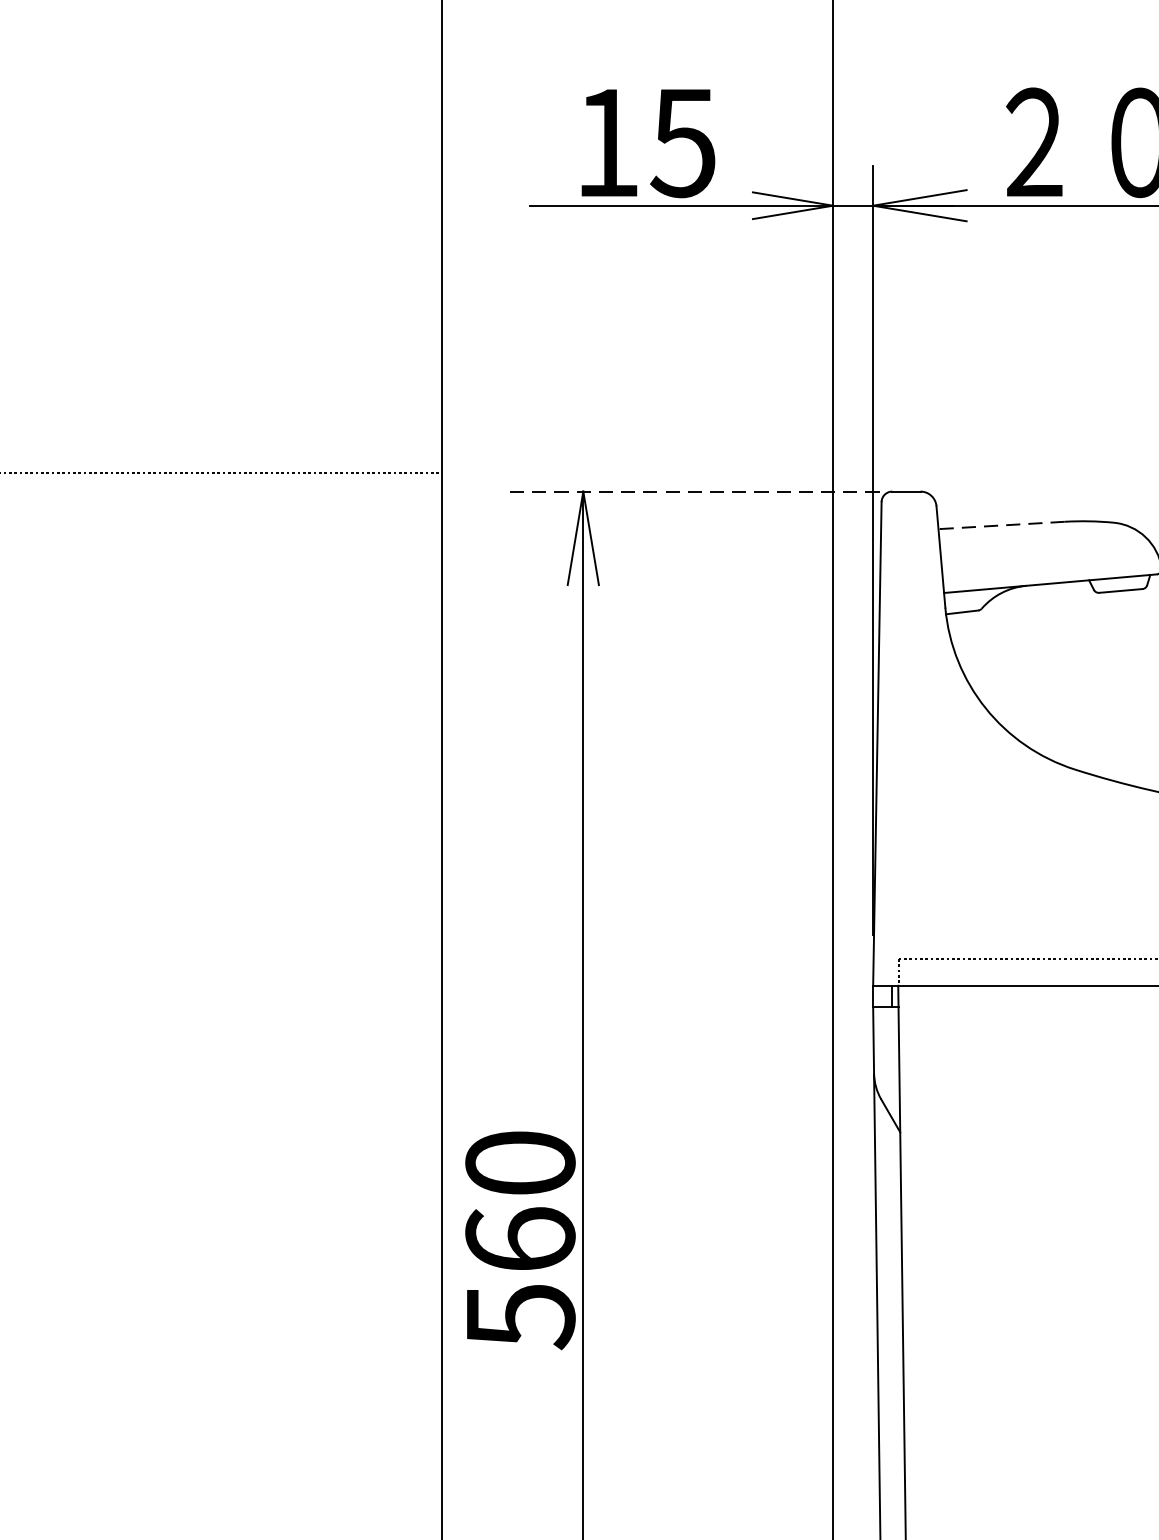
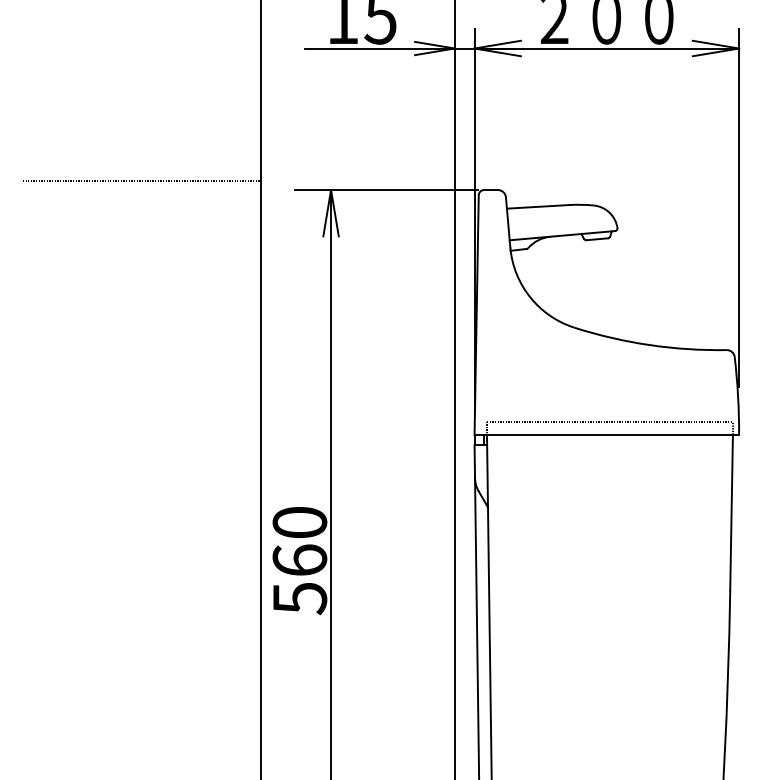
line: (695, 492) -> (386, 190), dashed -> solid
line: (1000, 524) -> (537, 206), dashed -> solid

